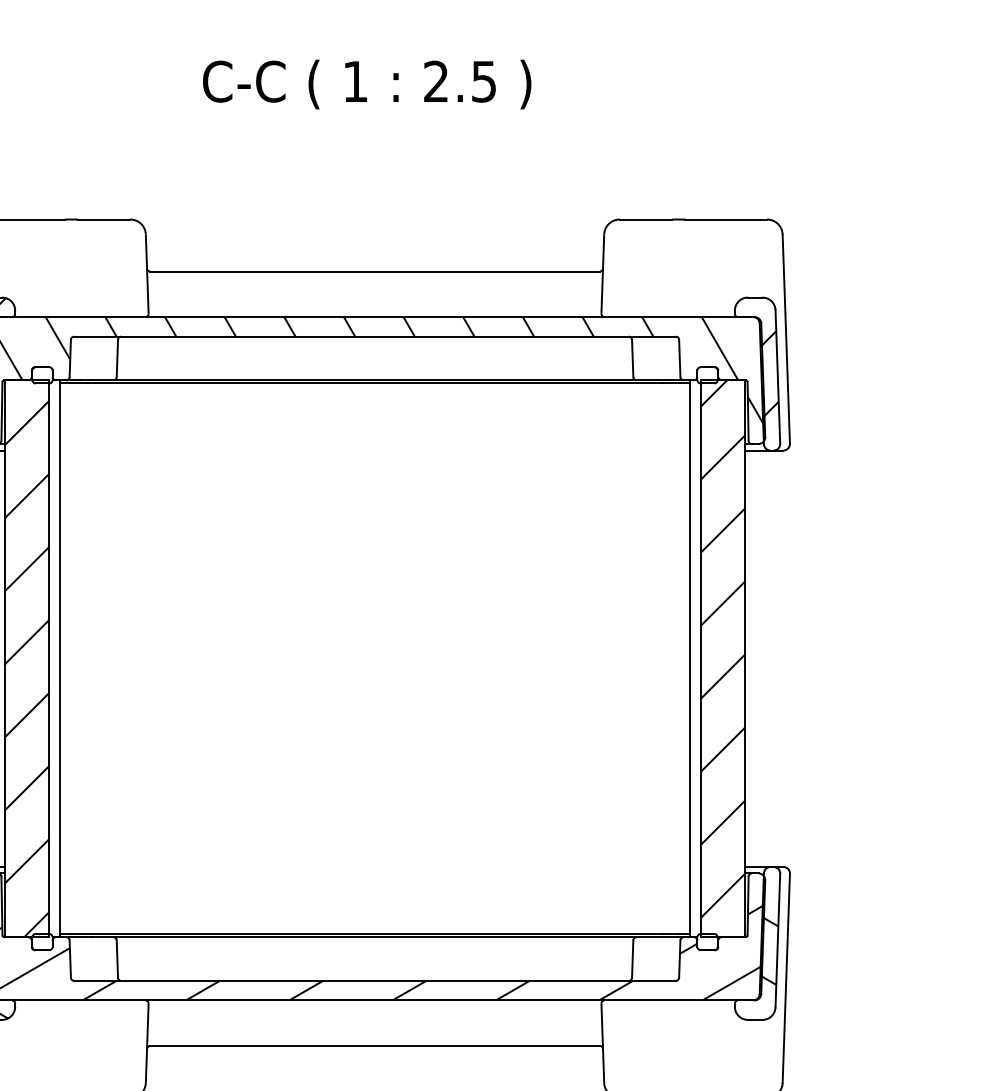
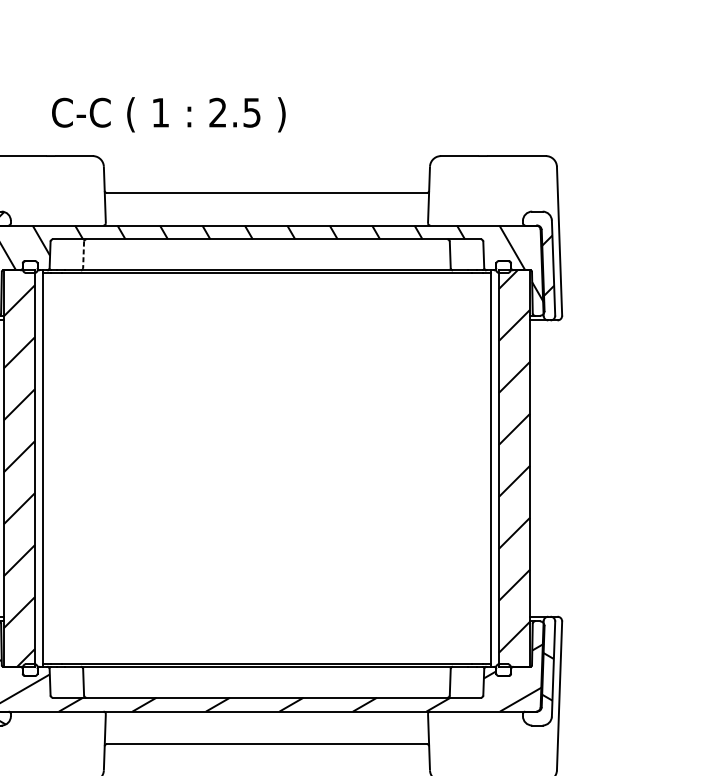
text: (367, 84) -> (169, 114), moved
line: (117, 358) -> (83, 254), solid -> dashed

